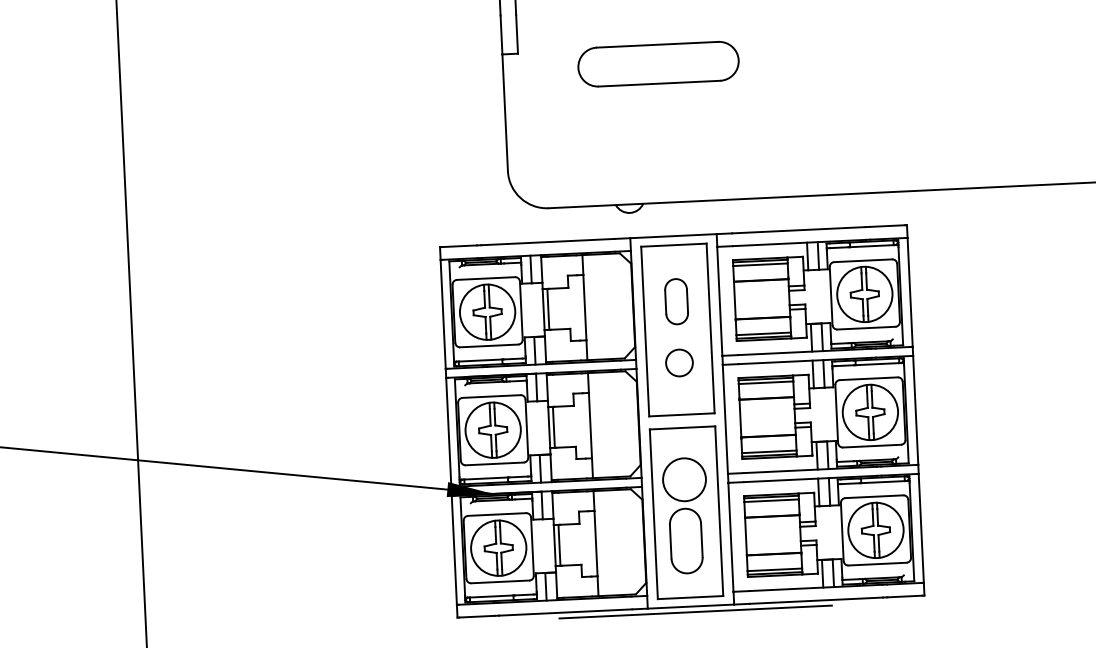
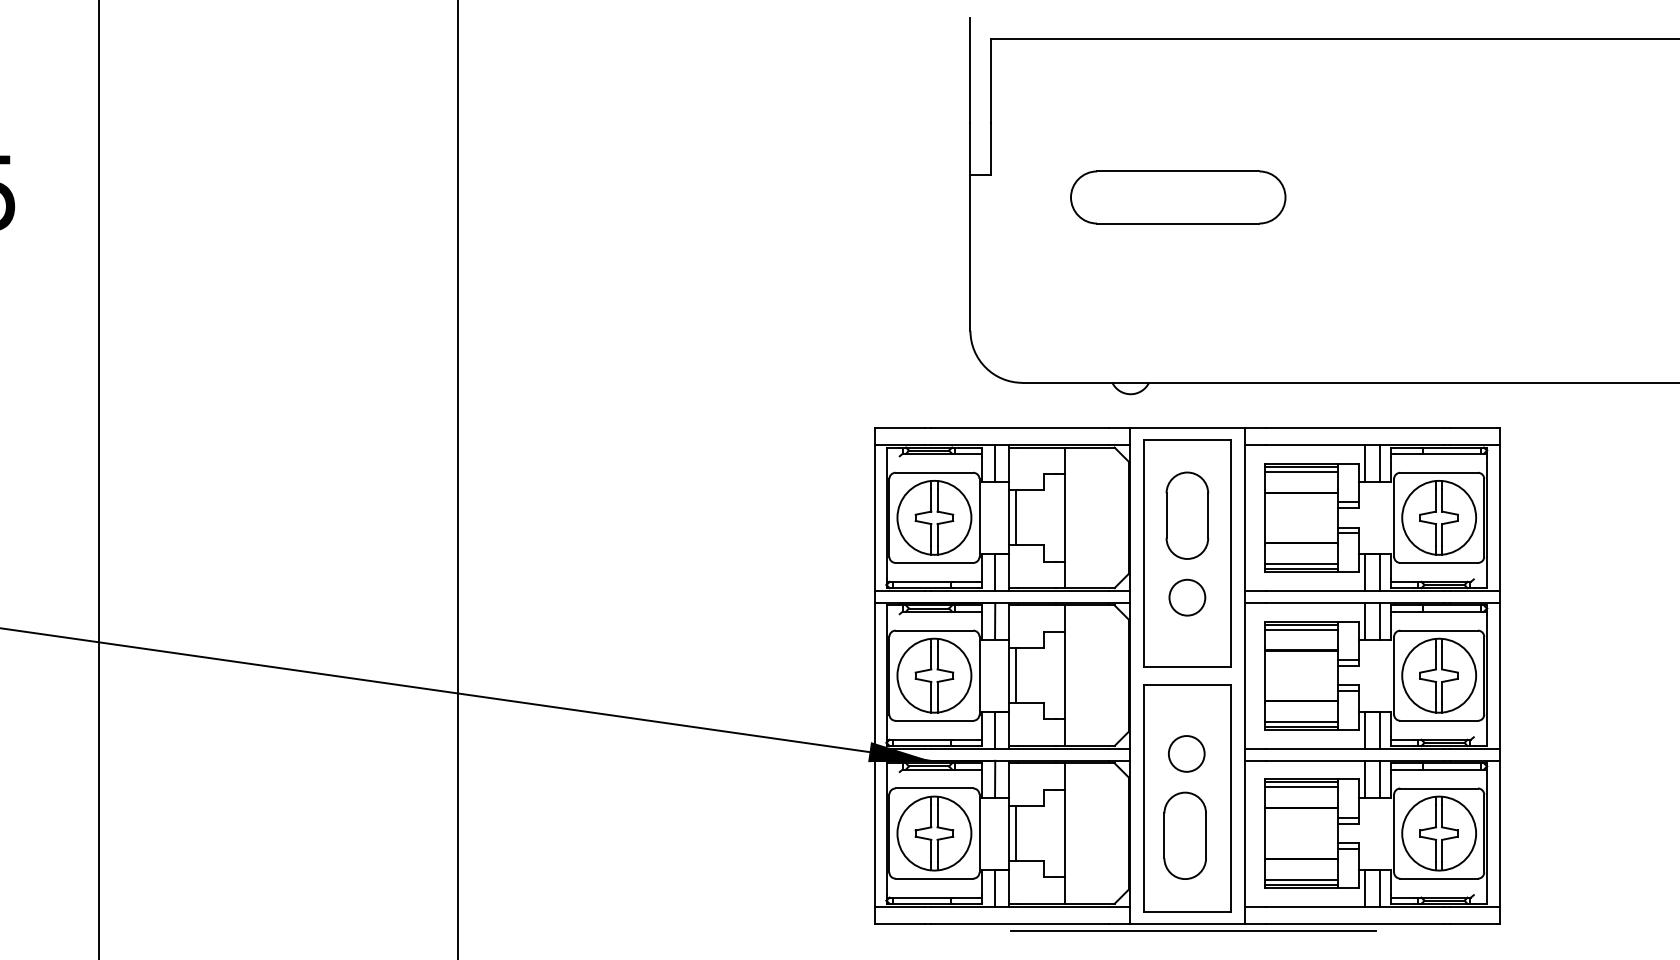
part: (676, 301) -> (1187, 515), size x1.43
circle: (684, 479) -> (1186, 753), size x0.62

